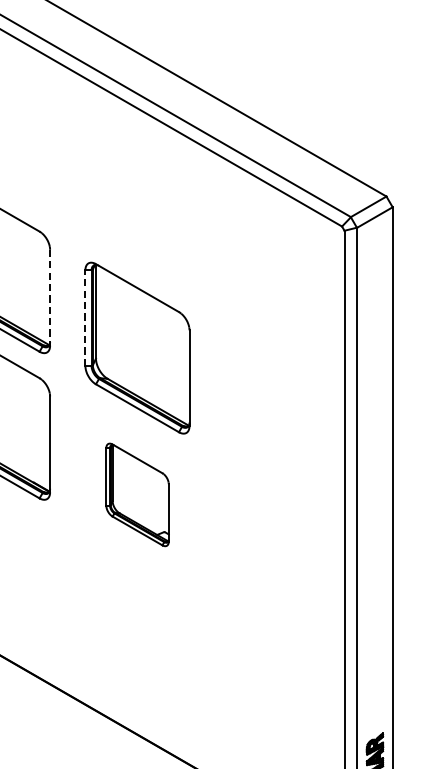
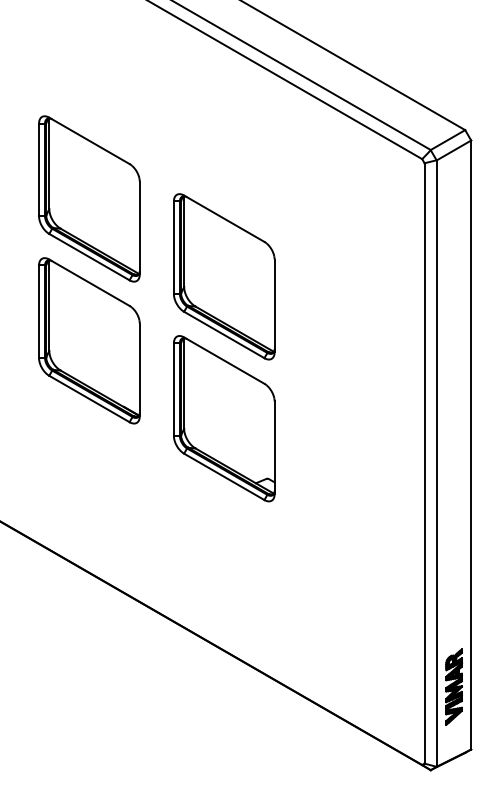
line: (49, 298) -> (139, 228), dashed -> solid
line: (84, 317) -> (173, 247), dashed -> solid
part: (137, 494) -> (224, 418), size x1.67

